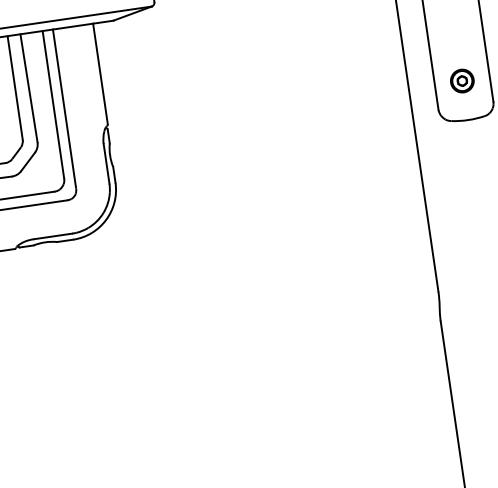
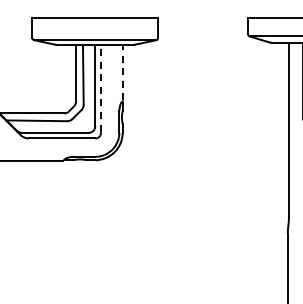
line: (101, 73) -> (123, 72), solid -> dashed
line: (63, 106) -> (100, 87), solid -> dashed

